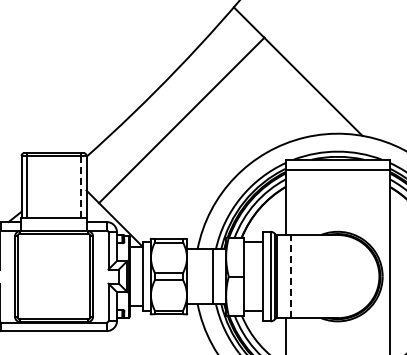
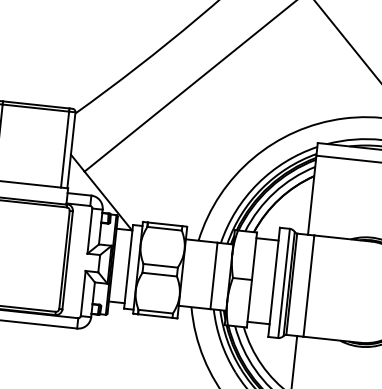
line: (81, 186) -> (65, 149), dashed -> solid
line: (291, 276) -> (309, 286), dashed -> solid

